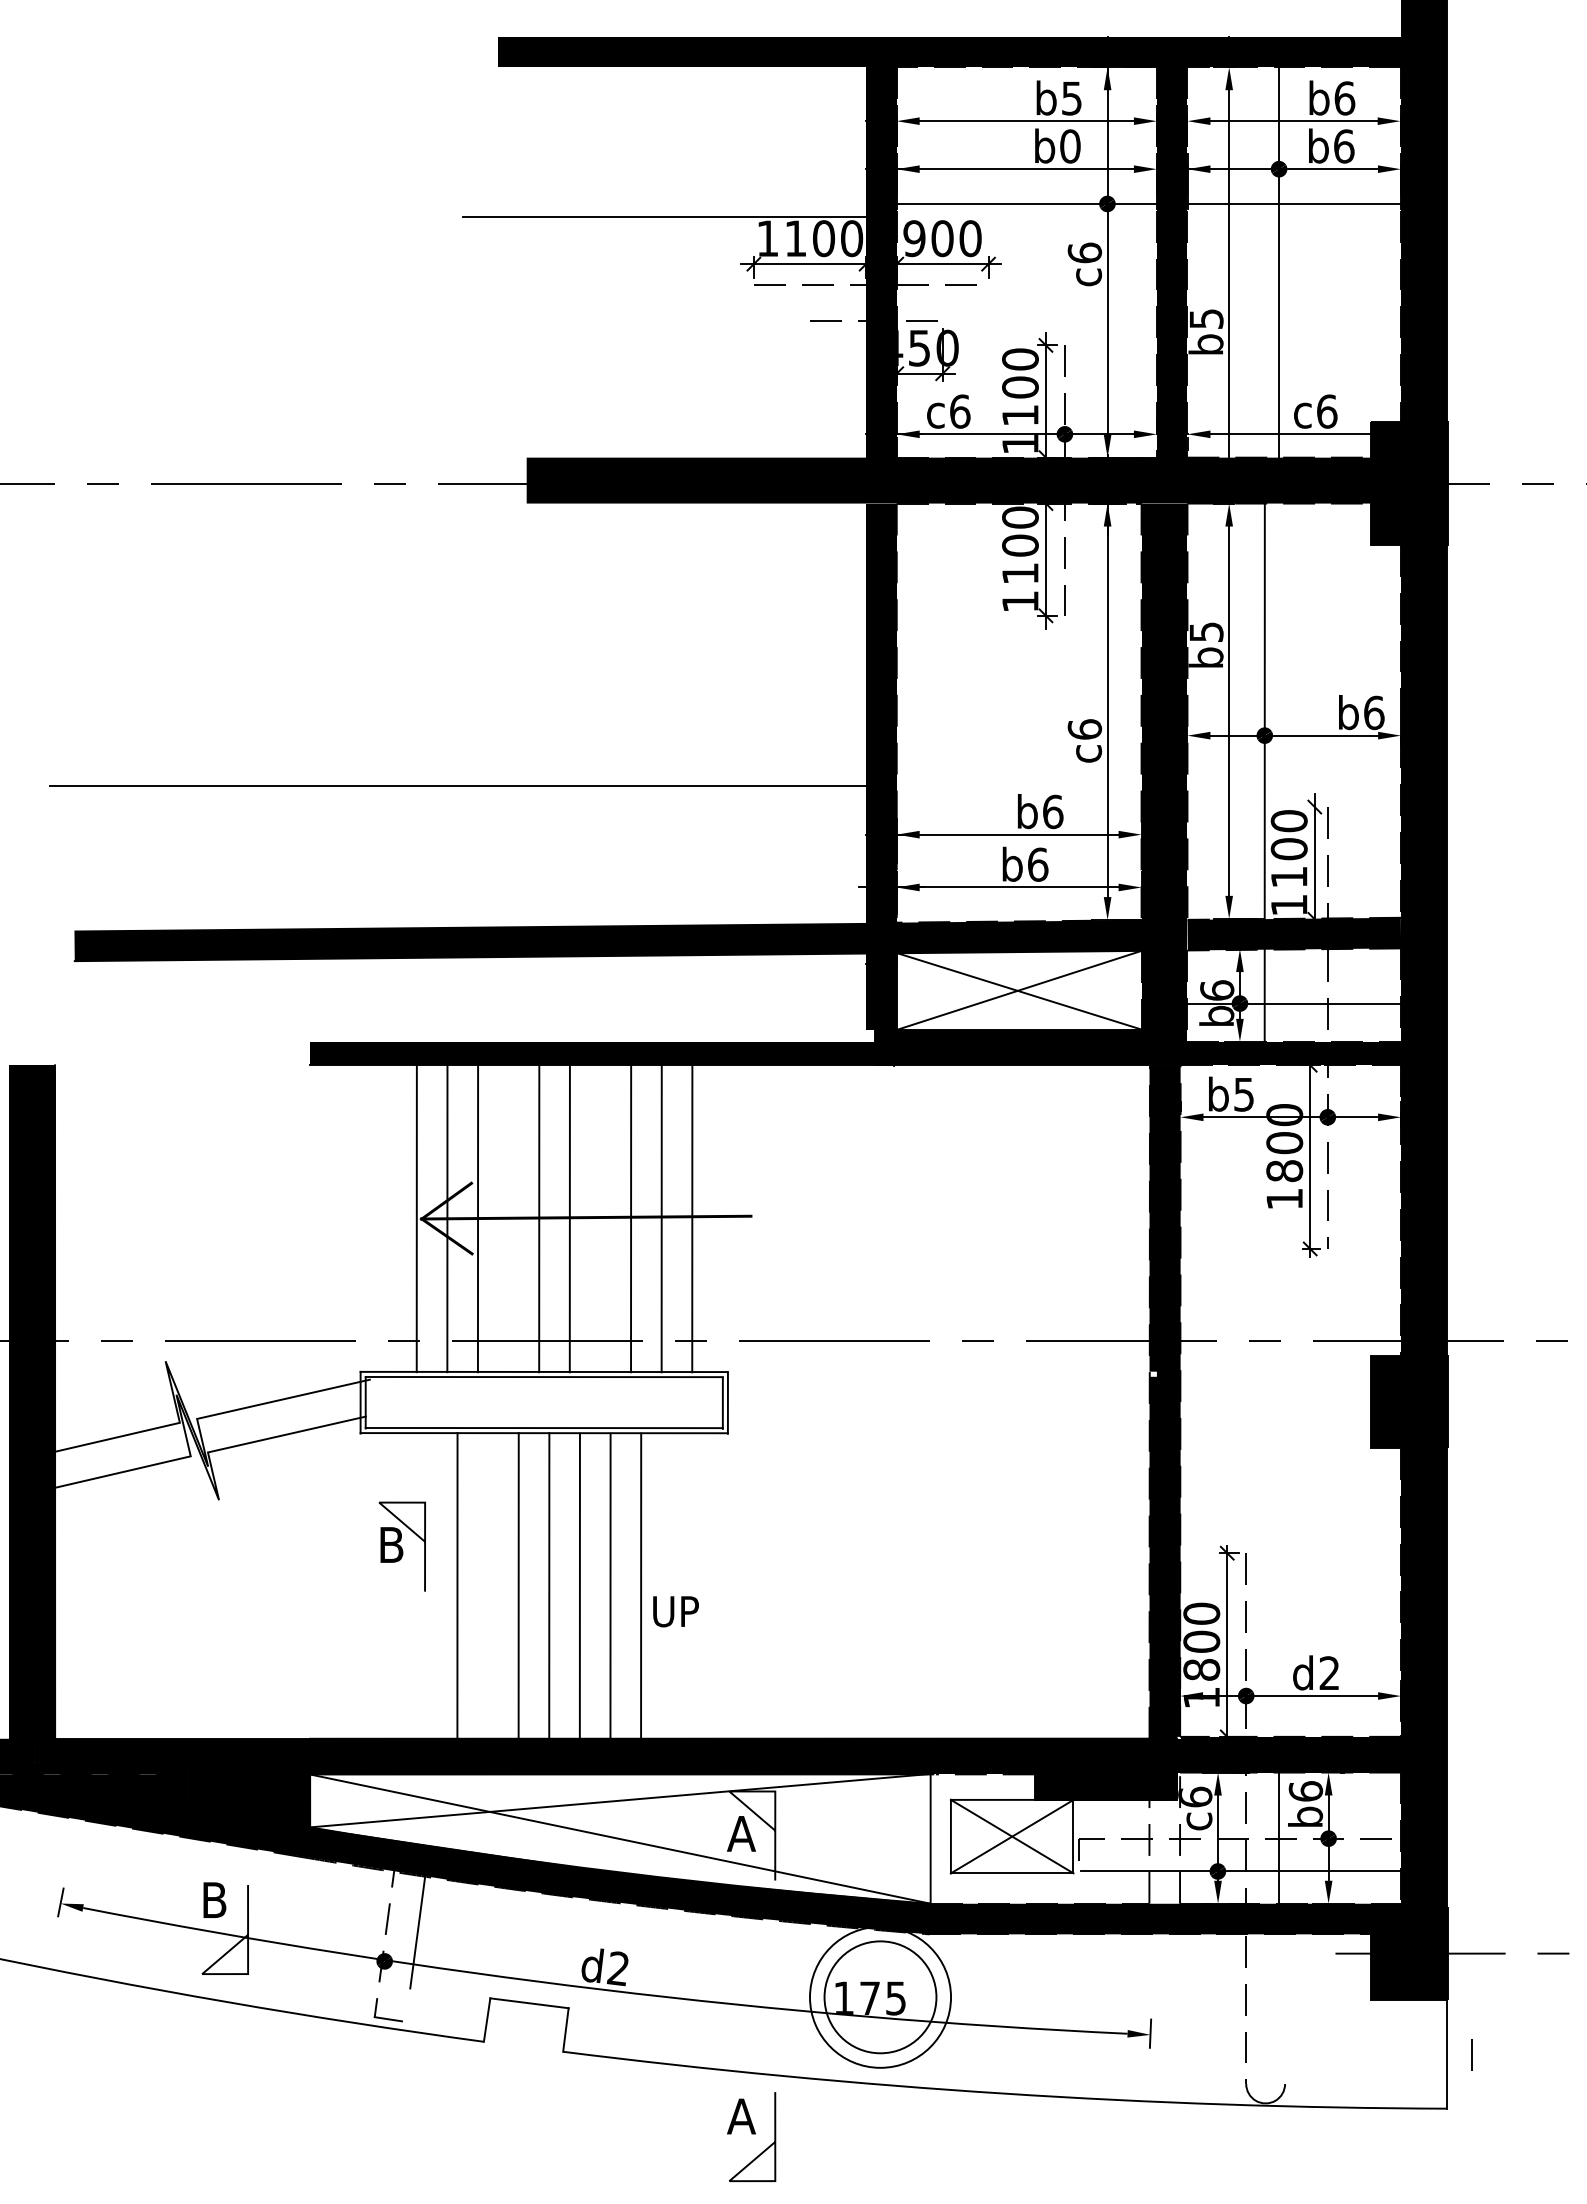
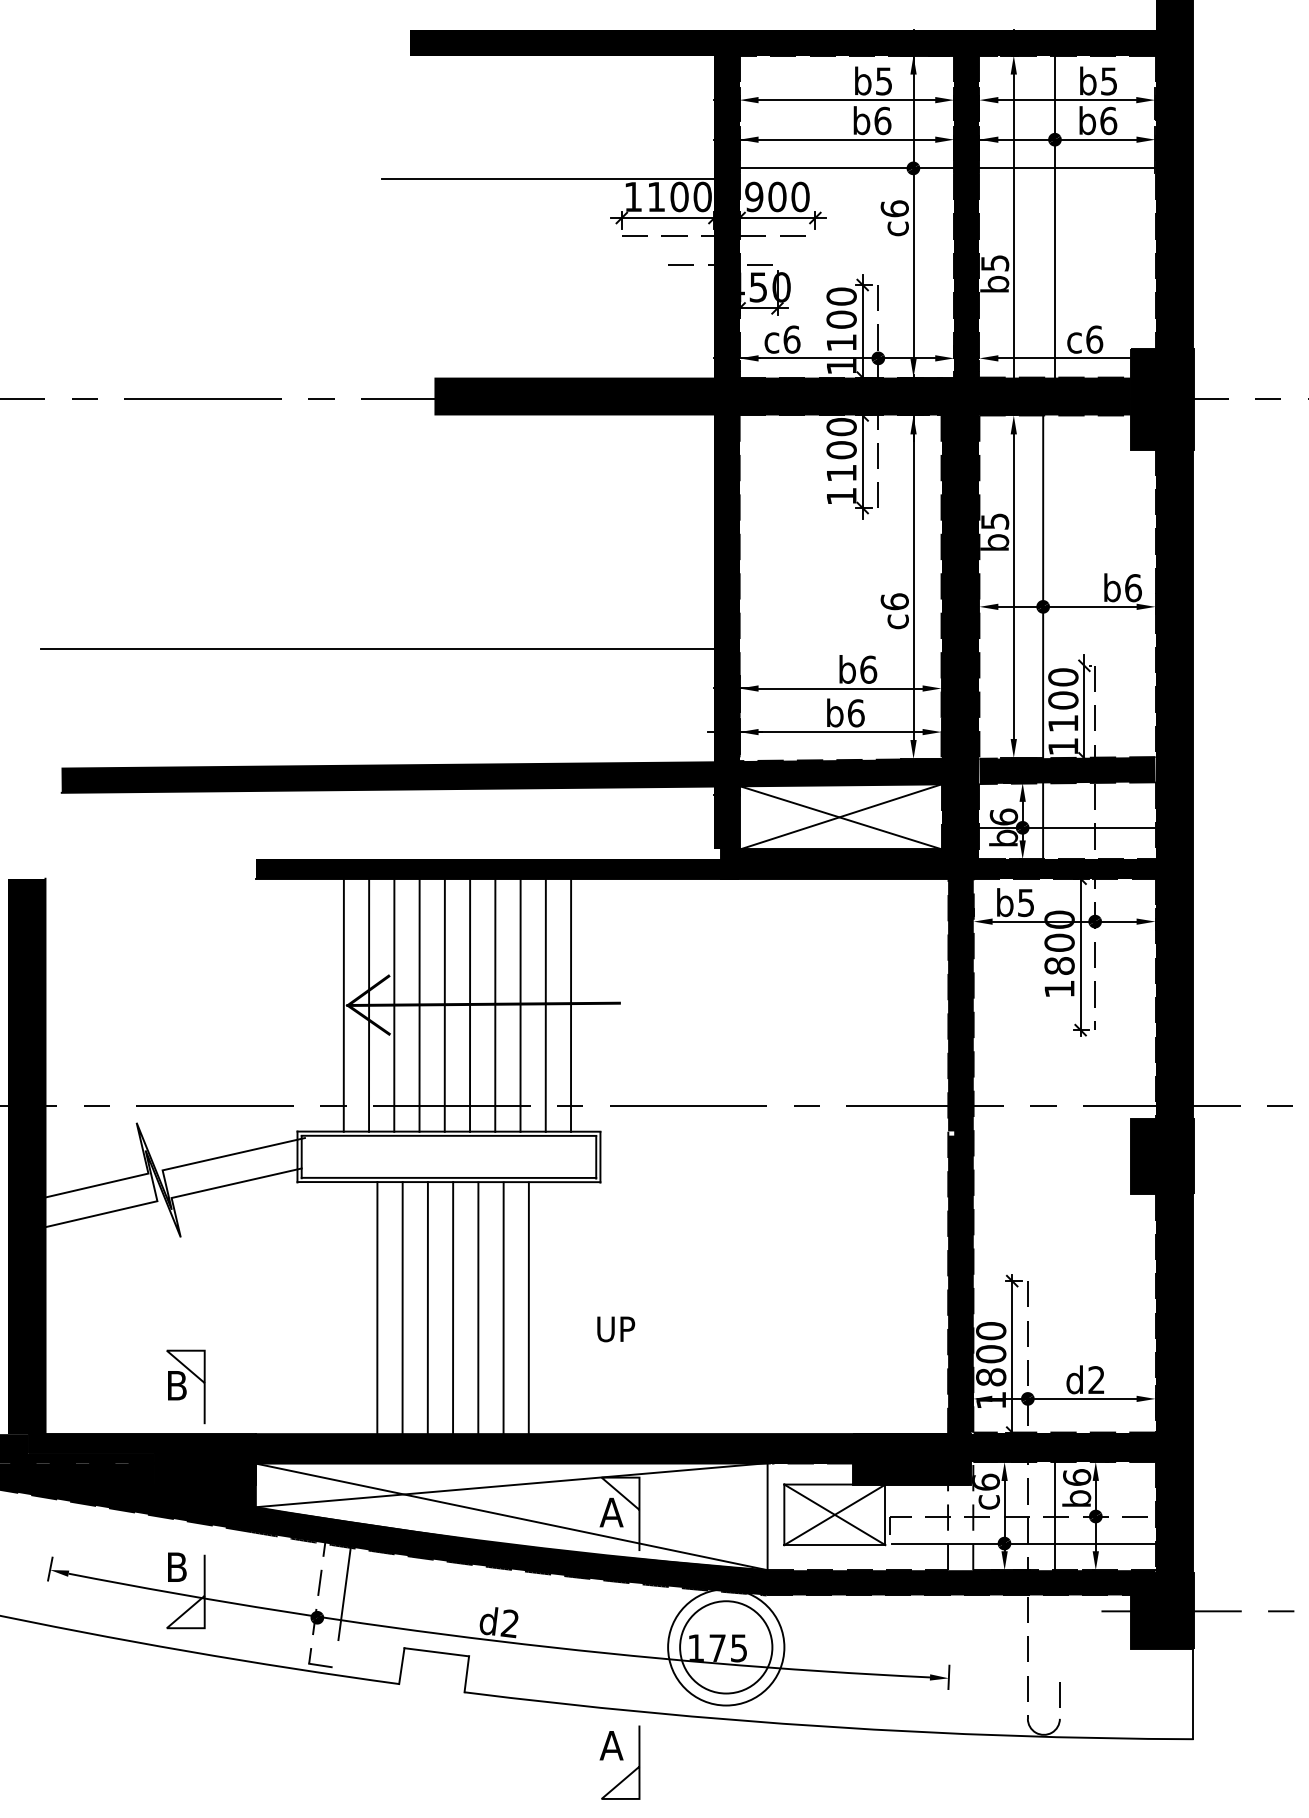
text: (1344, 98) -> (1108, 81), b6 -> b5
text: (1070, 146) -> (882, 120), b0 -> b6
line: (508, 1218) -> (419, 1005), added
line: (600, 1218) -> (495, 1005), added
part: (401, 1546) -> (185, 1386), moved
line: (488, 1586) -> (402, 1308), added
text: (675, 1611) -> (615, 1329), moved
line: (1471, 2054) -> (1059, 1694), moved

